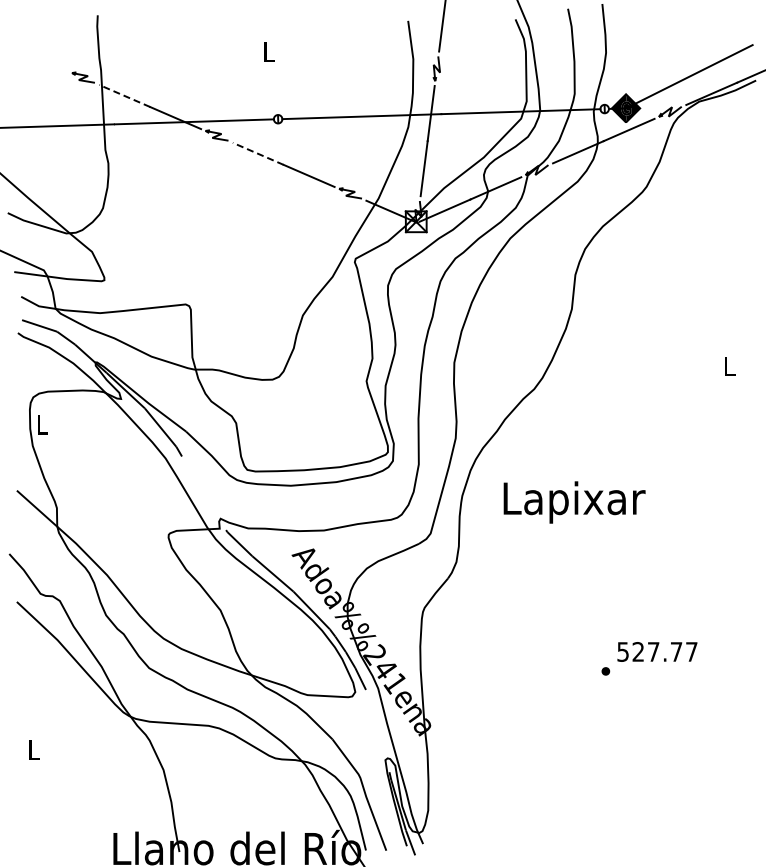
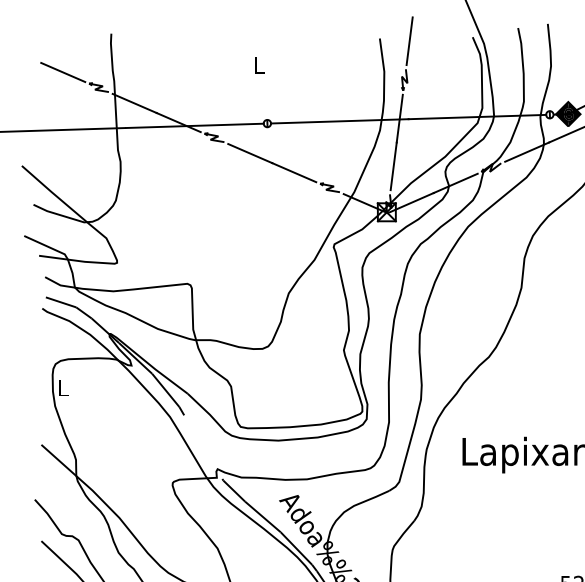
line: (41, 60) -> (62, 72), added
line: (124, 96) -> (134, 103), dashed -> solid
line: (258, 153) -> (250, 153), dashed -> solid

